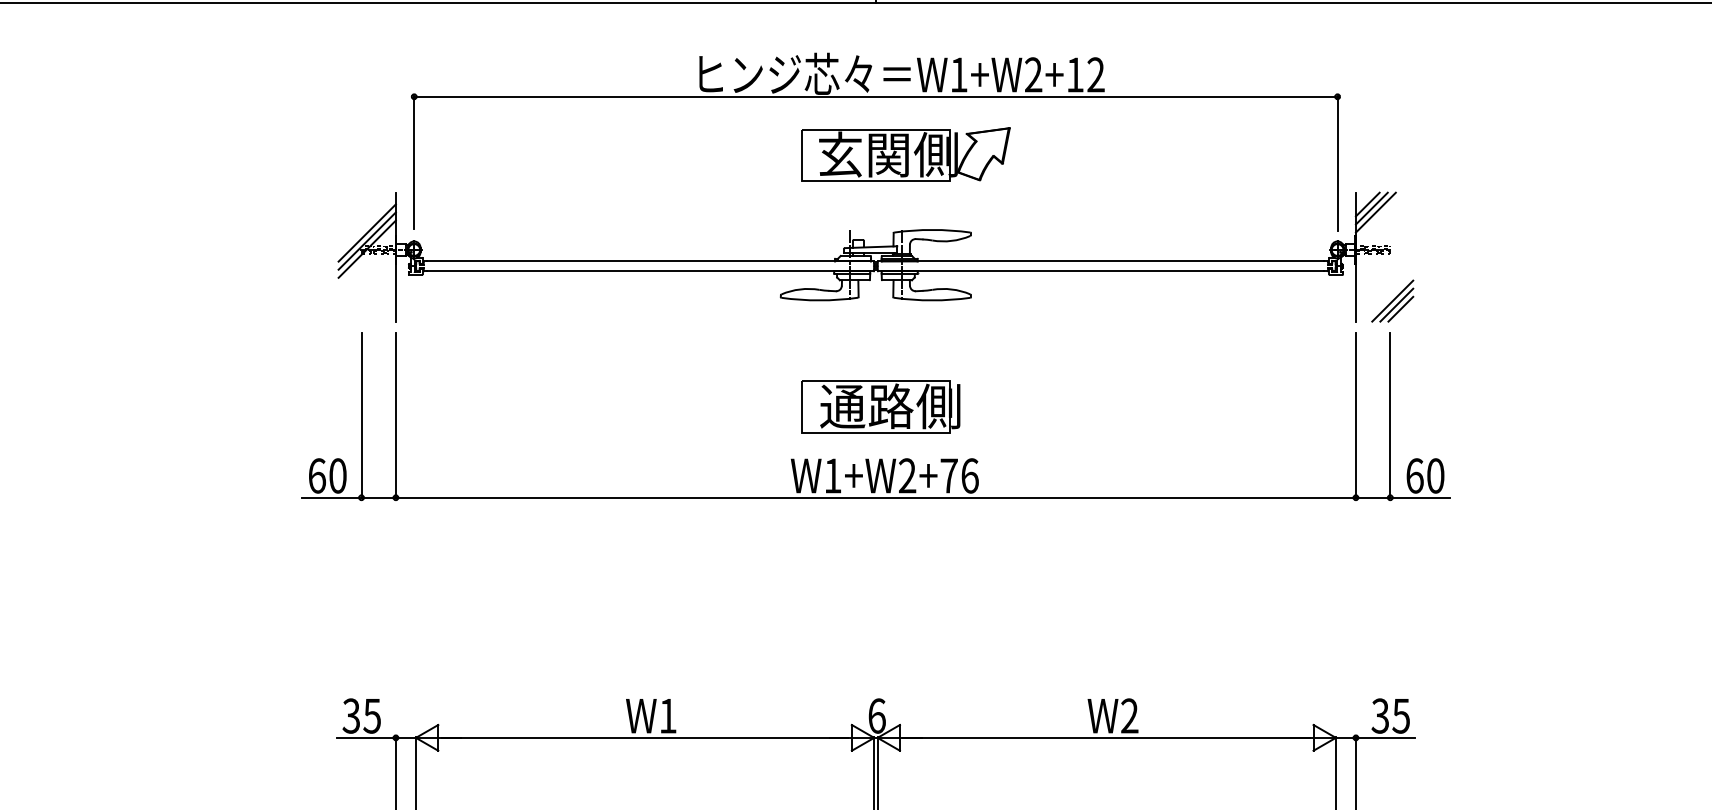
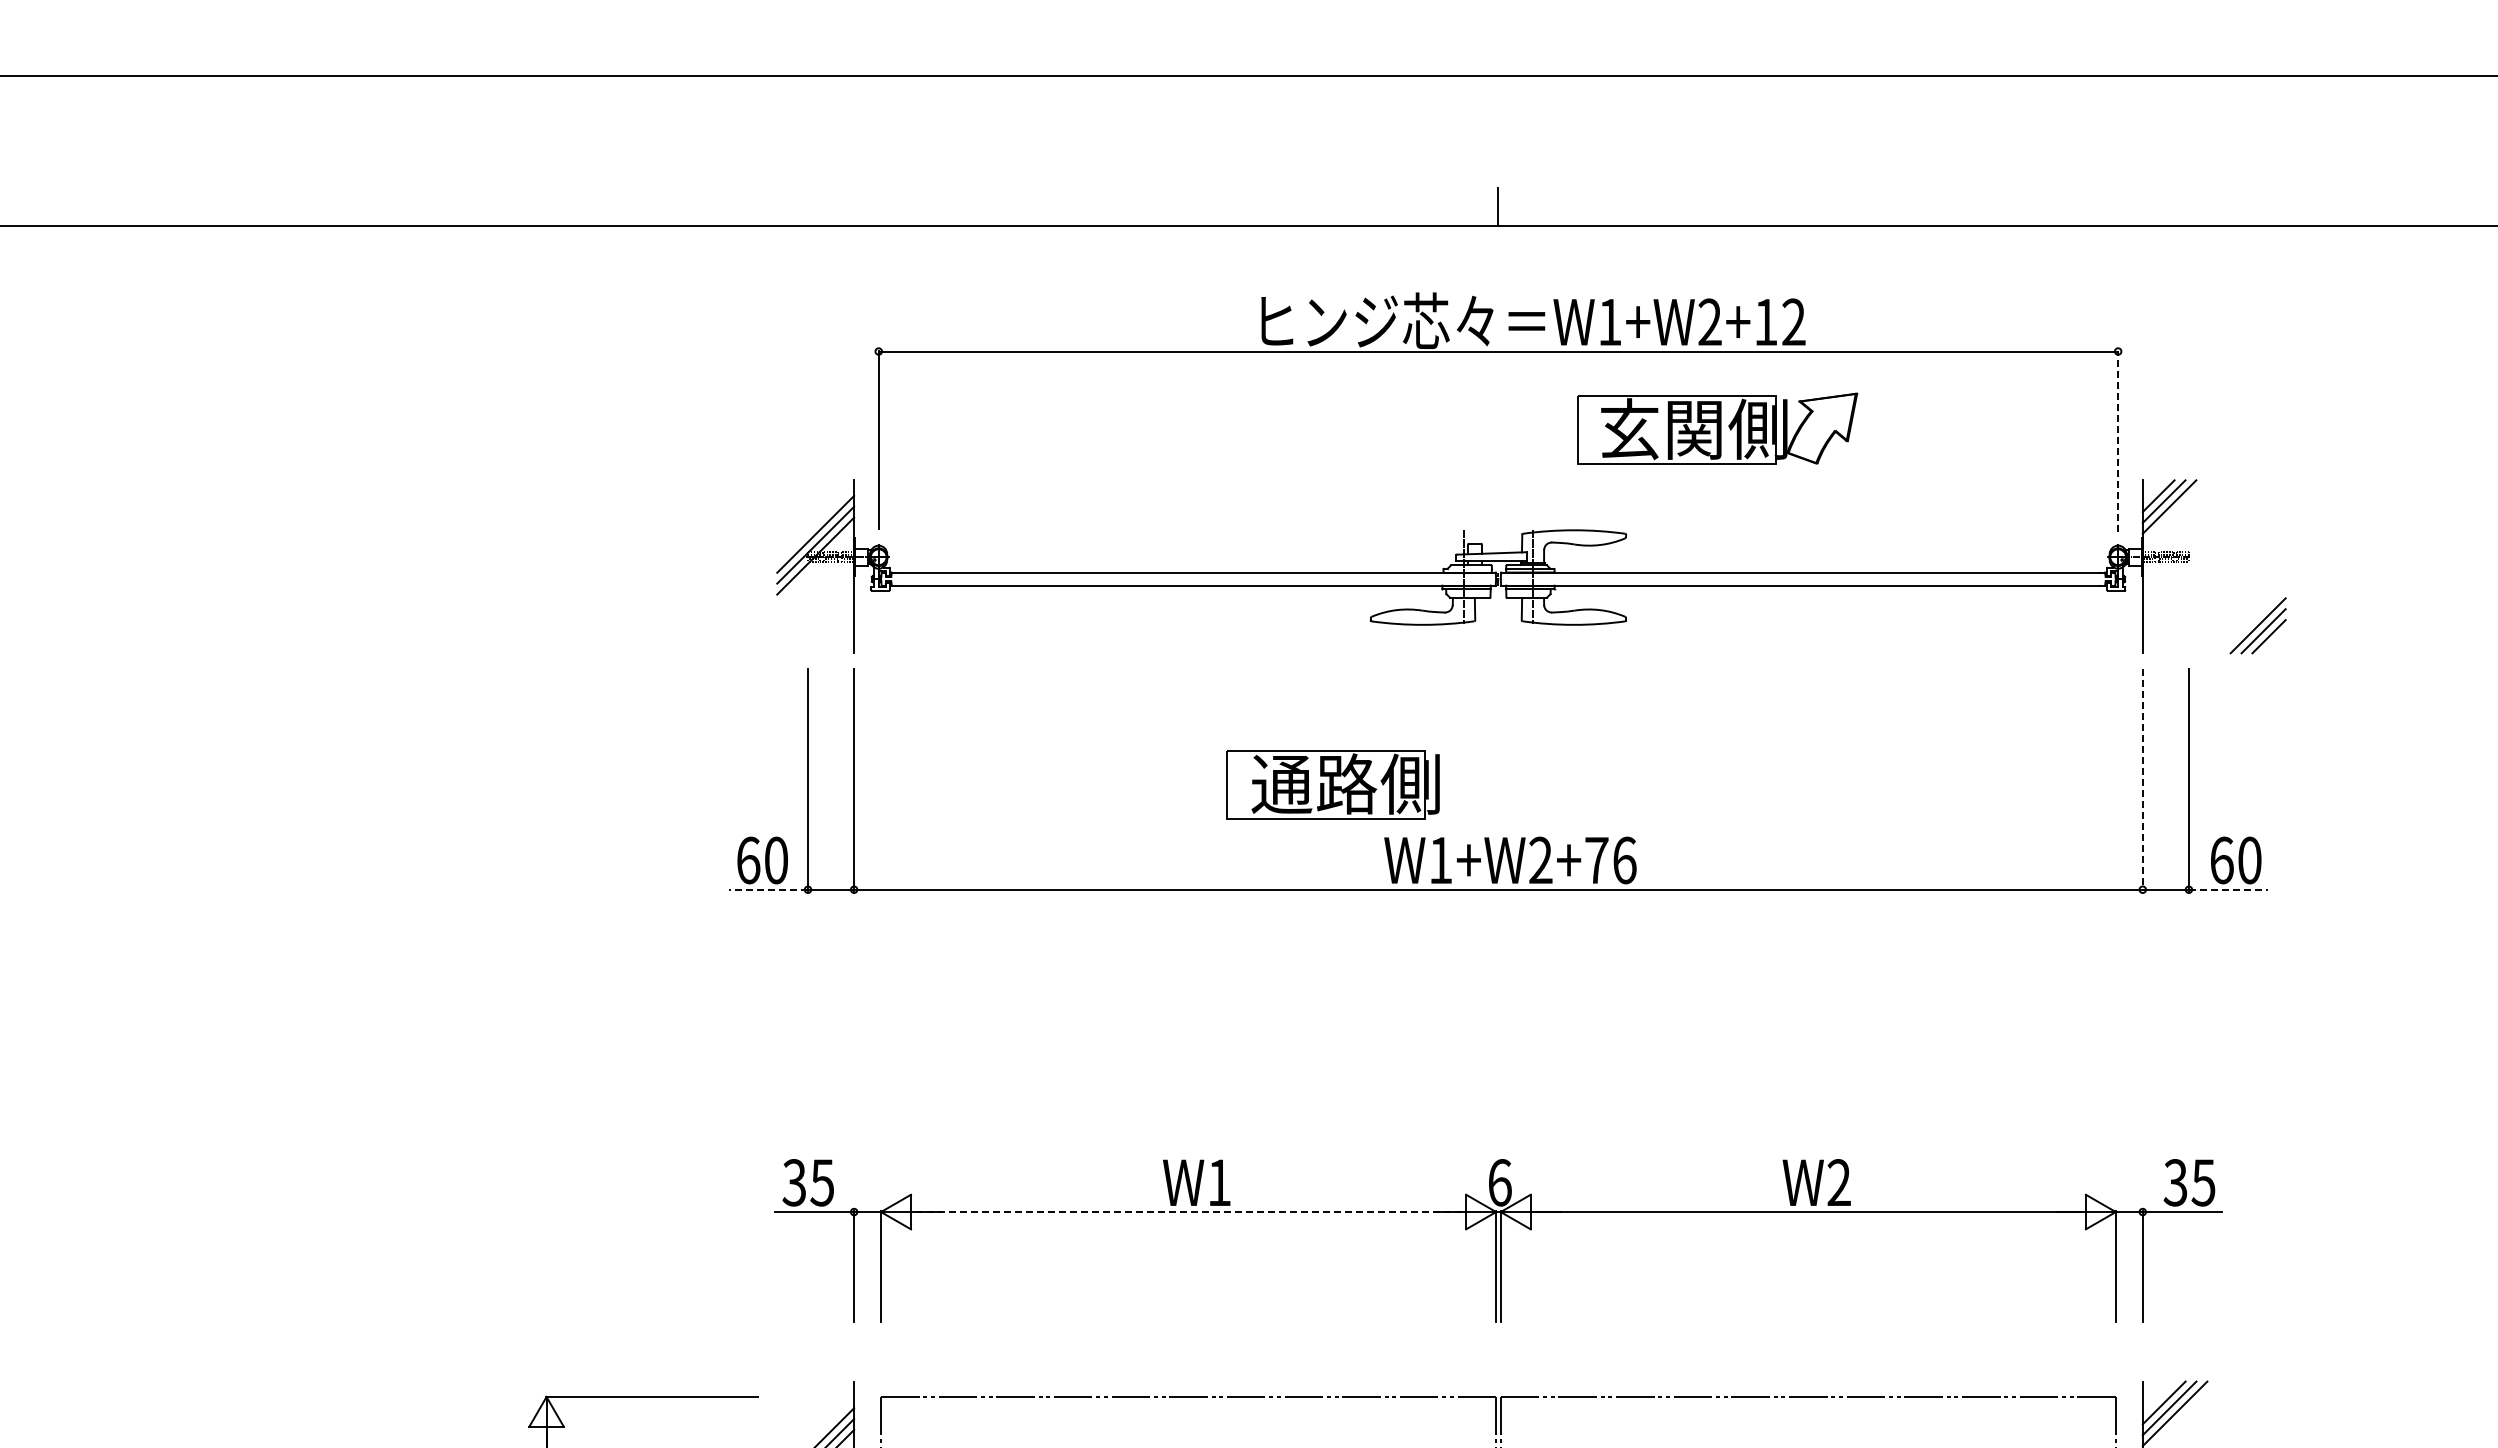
part: (905, 154) -> (1717, 428), moved
line: (1337, 163) -> (2118, 441), solid -> dashed
part: (1392, 300) -> (2257, 625), moved
part: (880, 406) -> (1332, 784), moved
line: (1355, 415) -> (2142, 779), solid -> dashed
line: (332, 497) -> (768, 889), solid -> dashed
line: (1419, 497) -> (2228, 889), solid -> dashed
line: (645, 738) -> (1188, 1212), solid -> dashed

